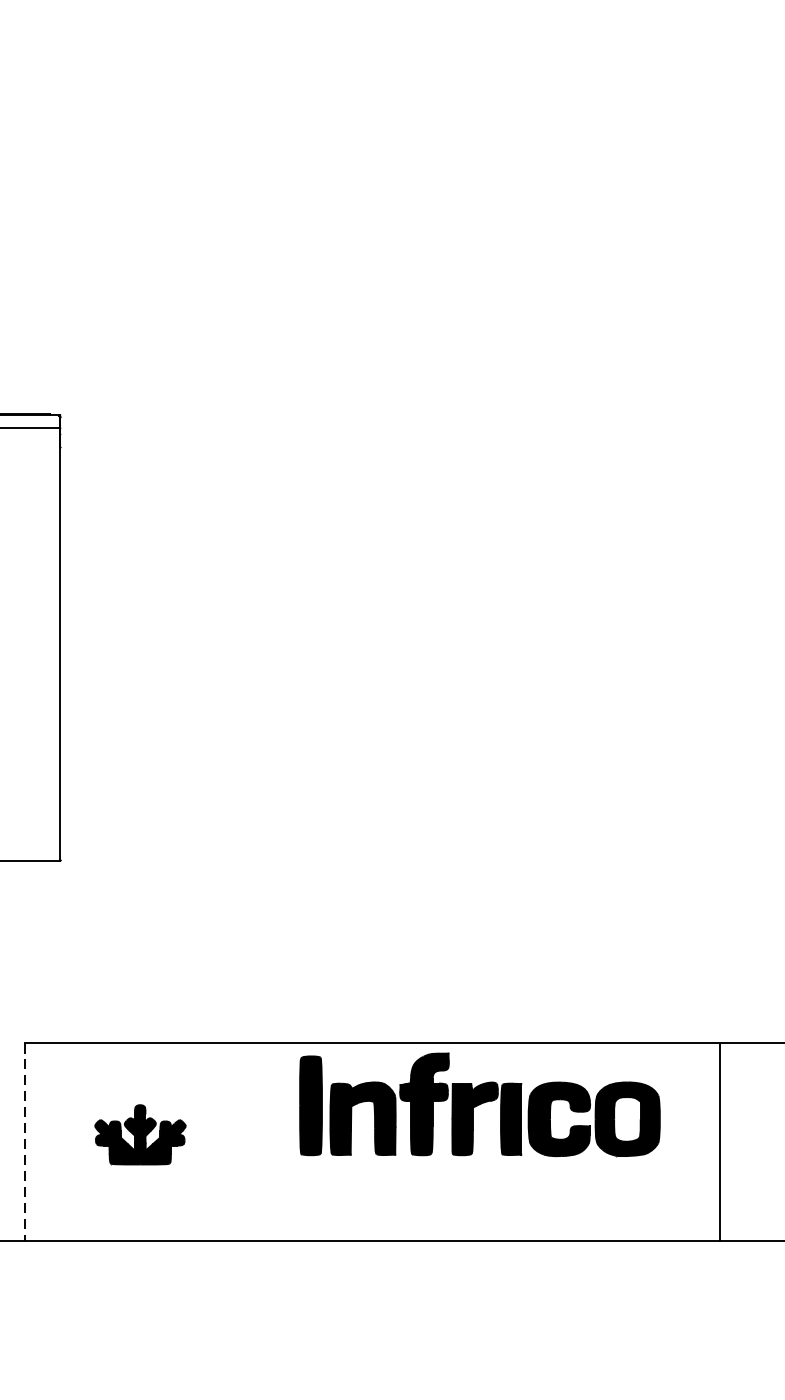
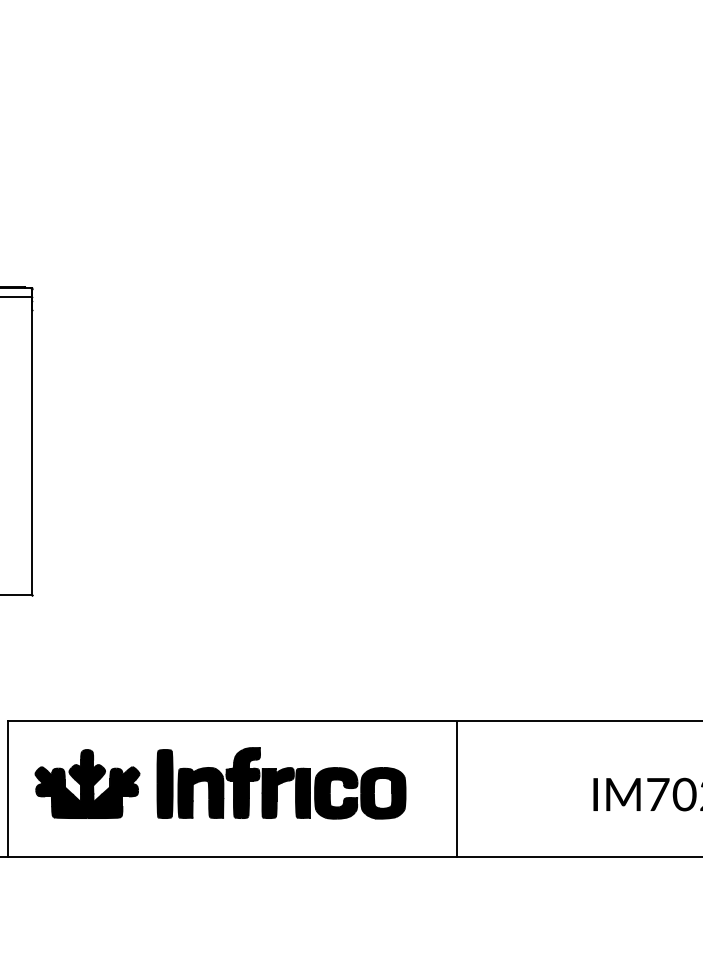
part: (479, 1105) -> (281, 783), moved
part: (140, 1134) -> (87, 783), size x1.67
line: (720, 1141) -> (457, 788), moved
line: (24, 1142) -> (7, 789), dashed -> solid

